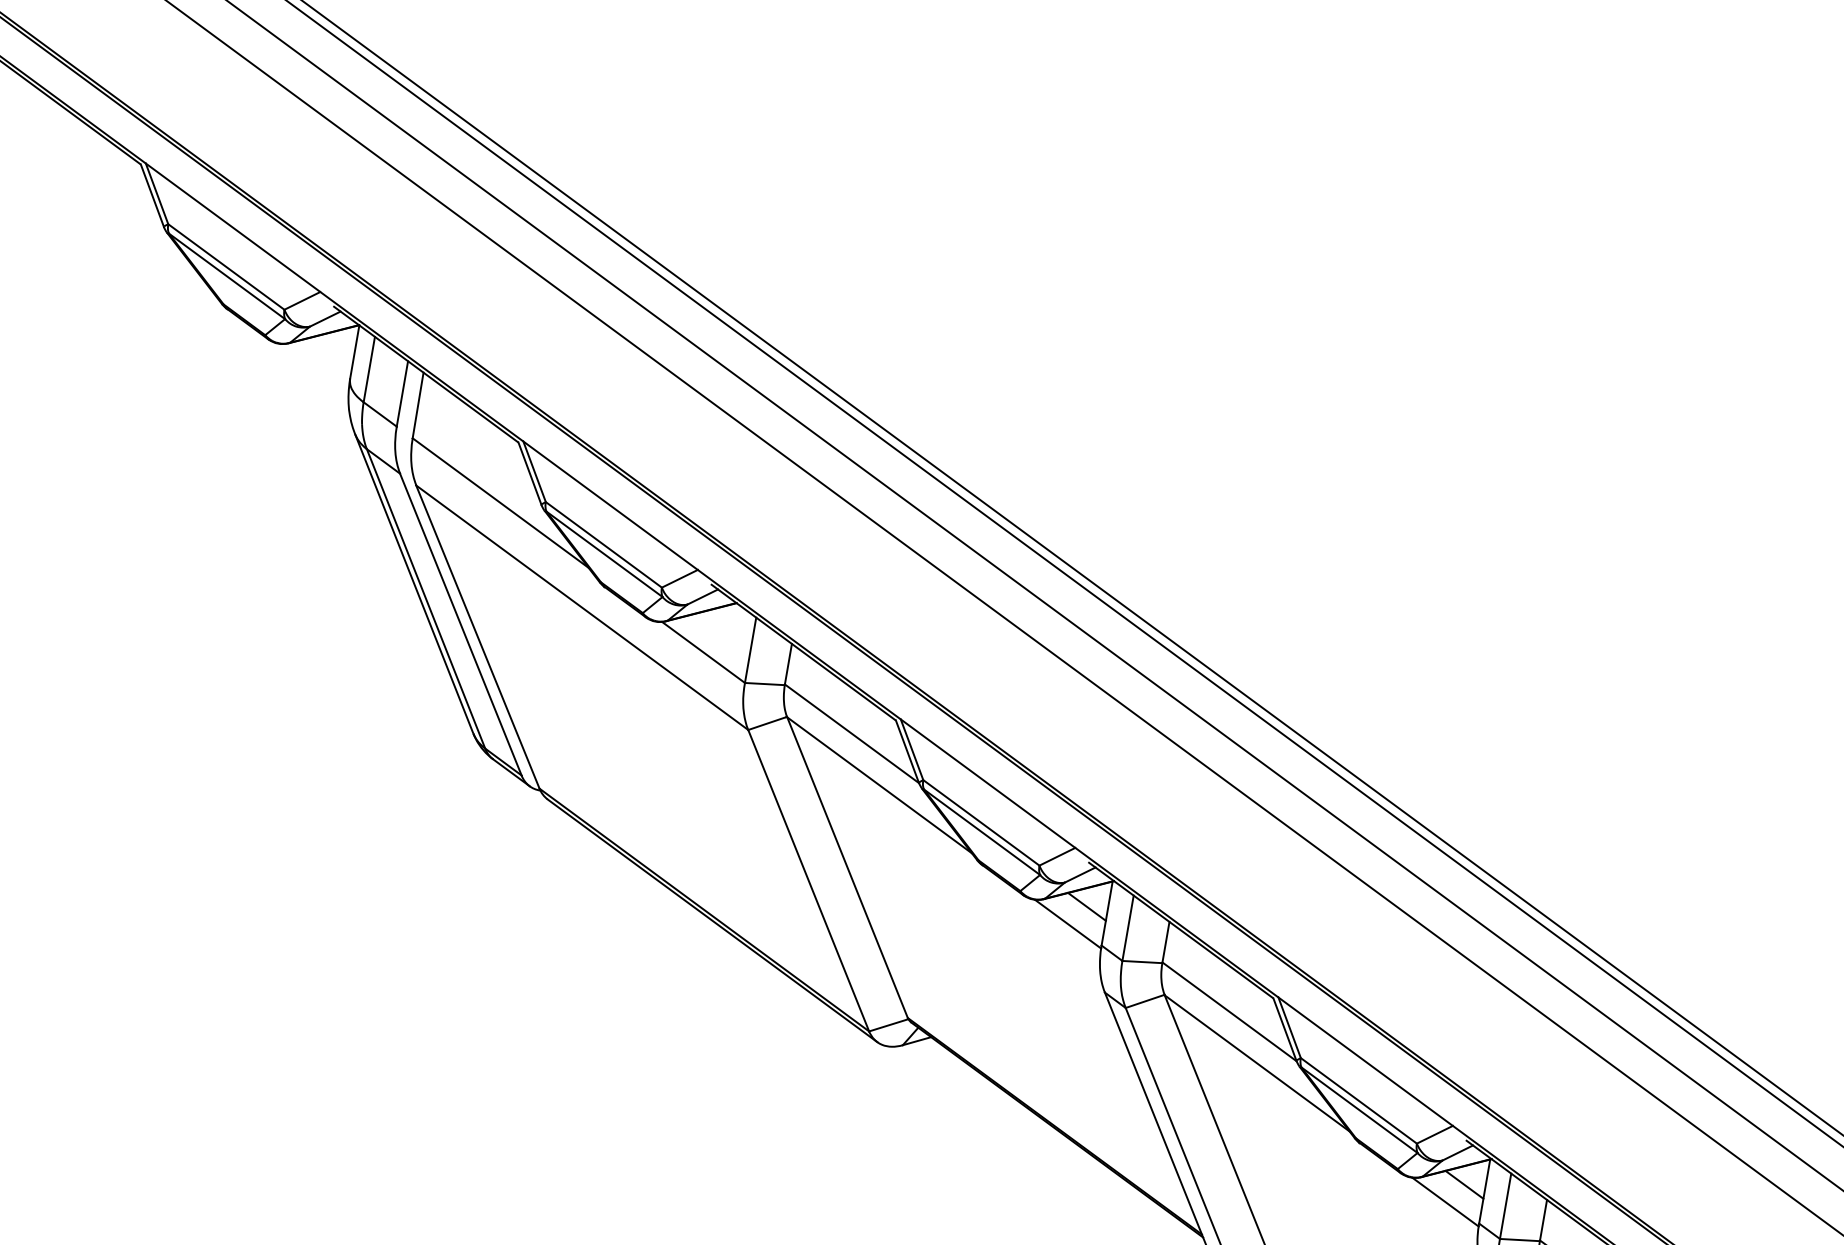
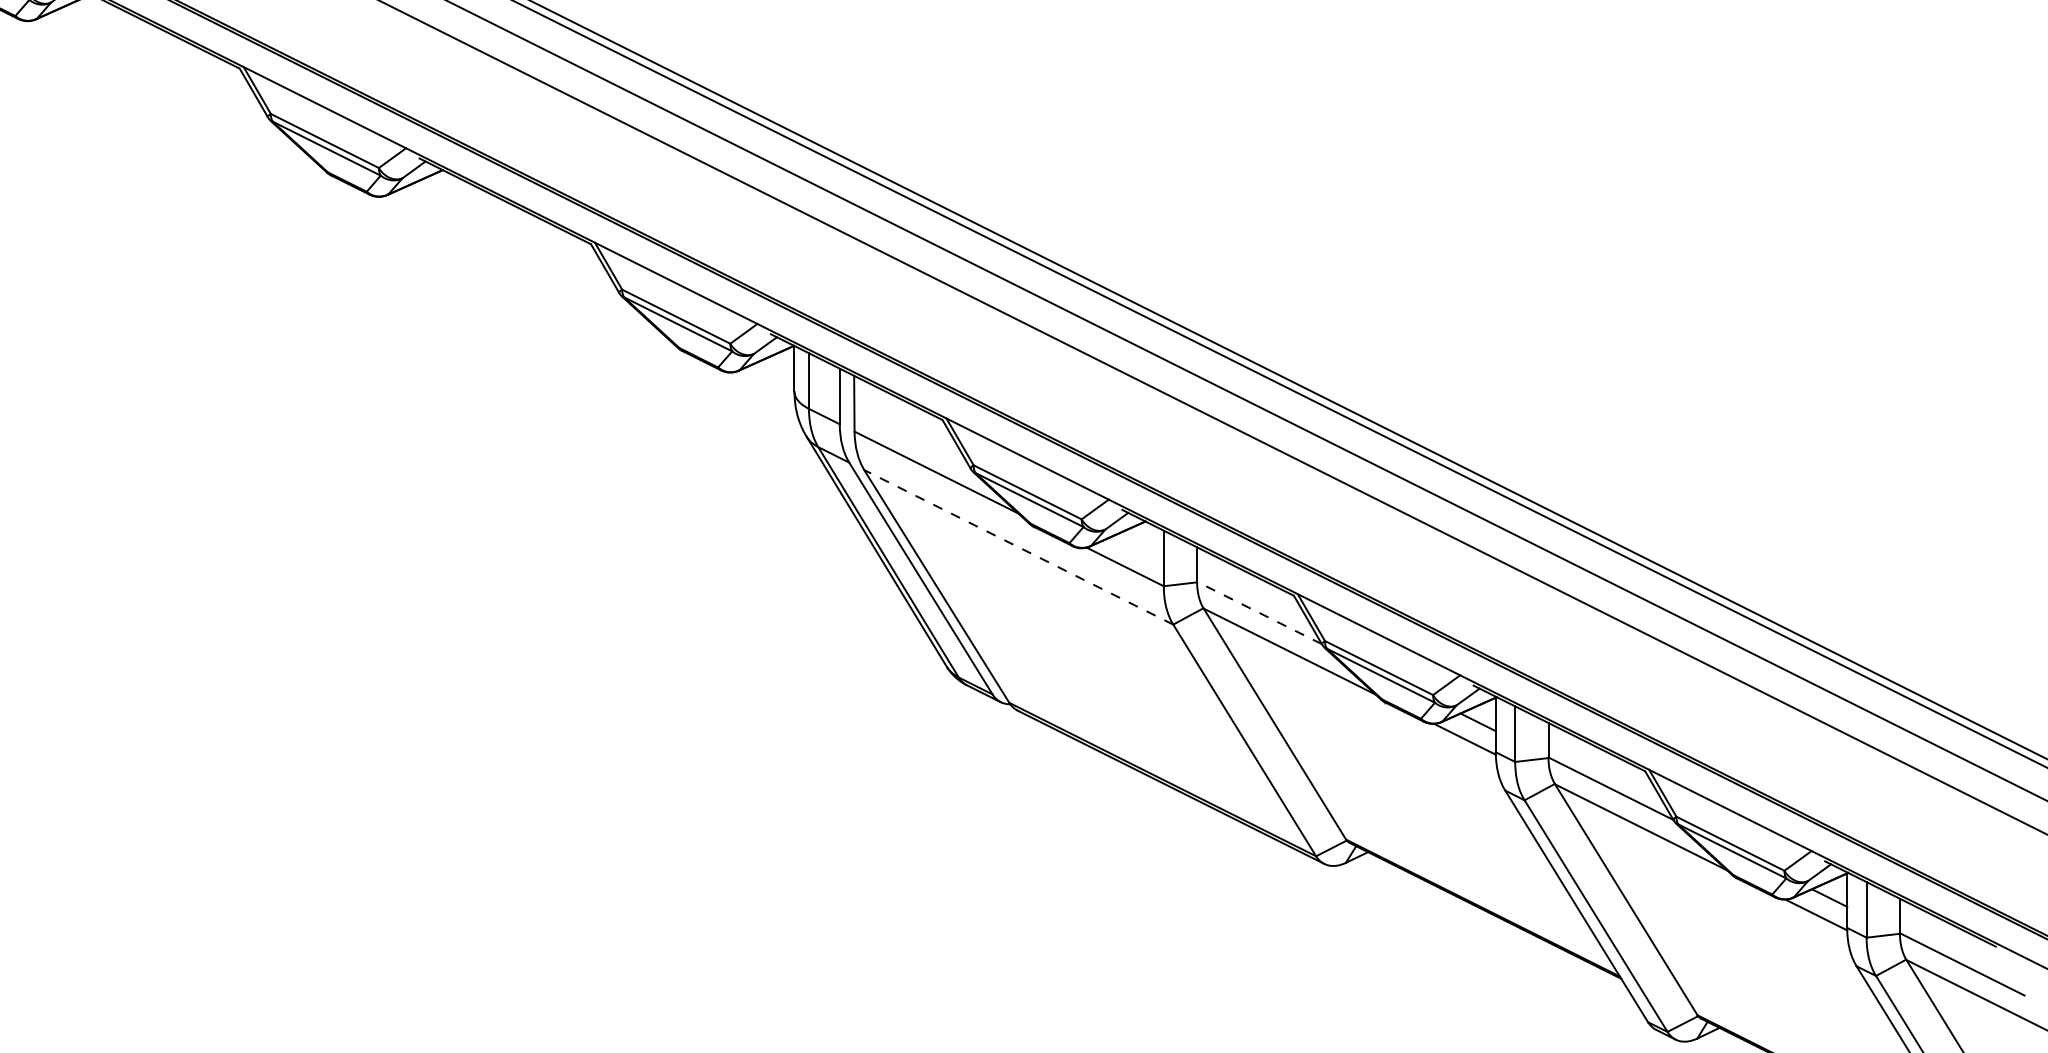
line: (581, 607) -> (1018, 547), solid -> dashed
line: (852, 733) -> (1259, 612), solid -> dashed

